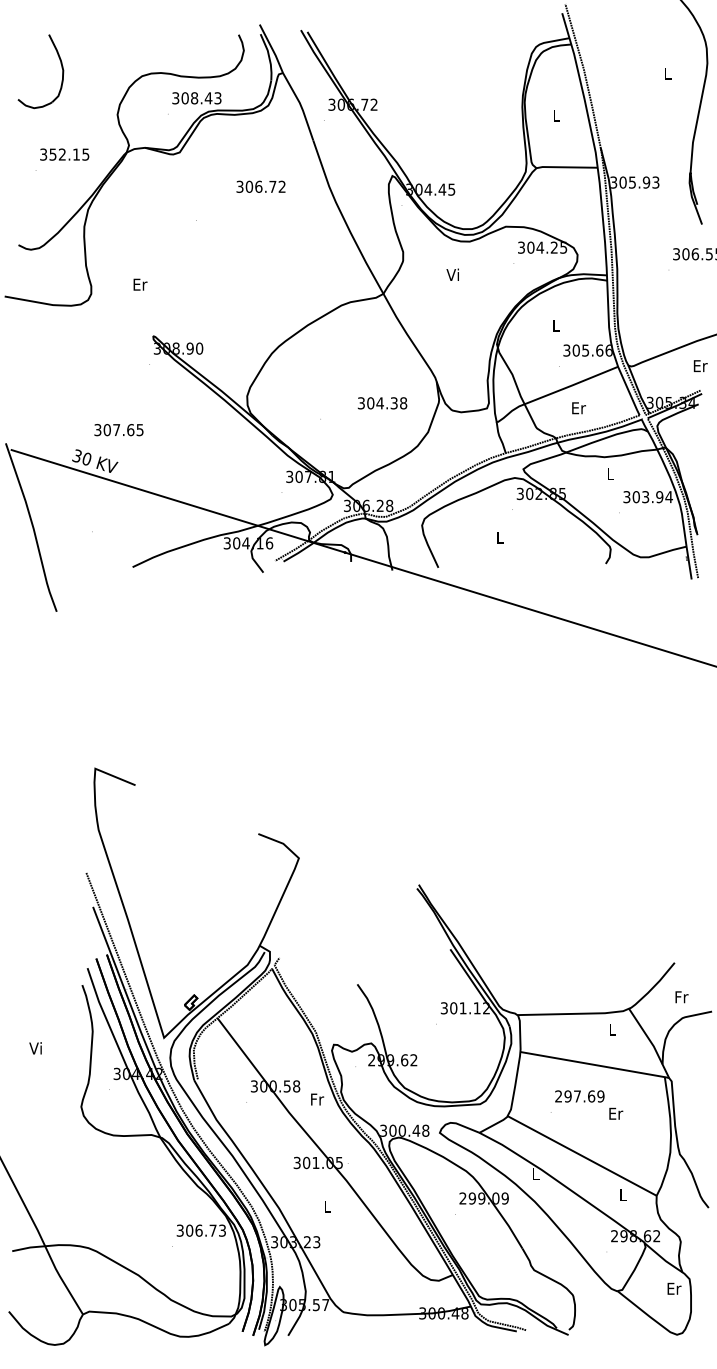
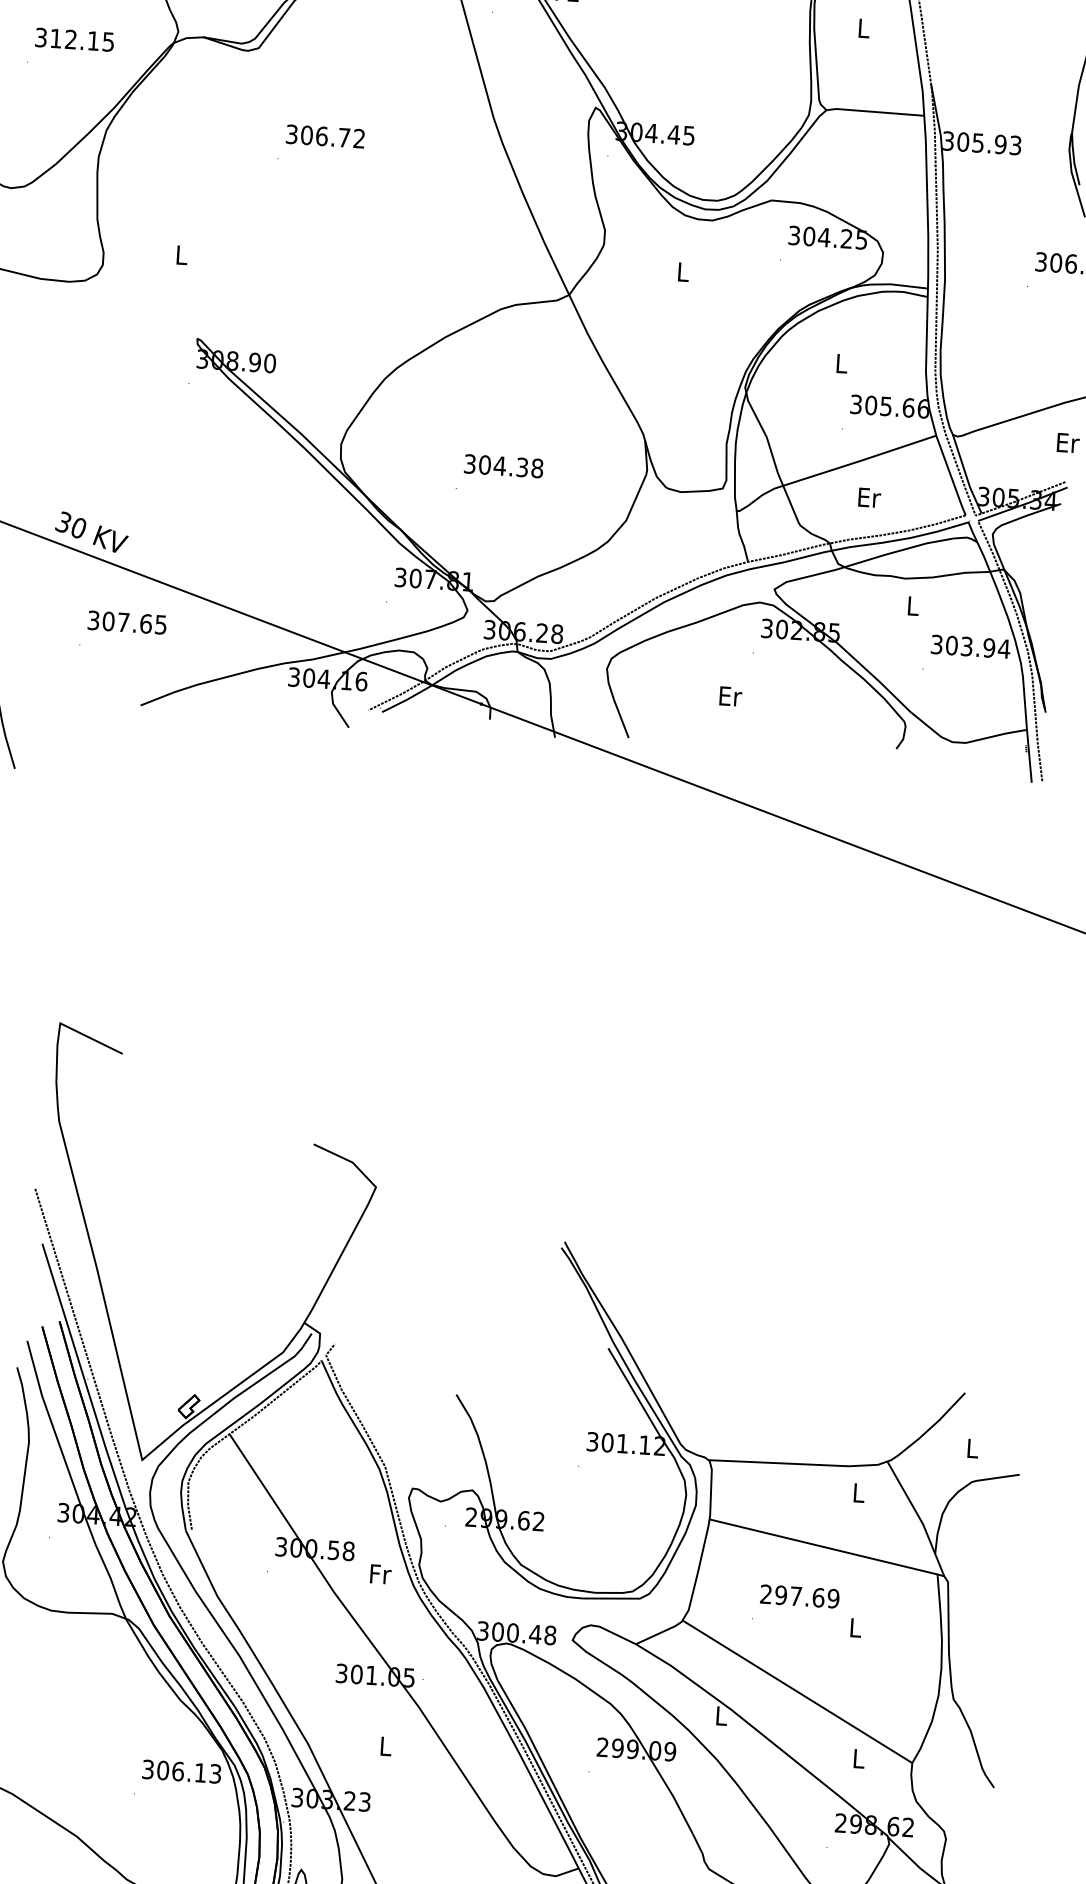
text: (52, 154) -> (55, 38), 352.15 -> 312.15
text: (260, 186) -> (324, 135), moved
text: (452, 274) -> (681, 271), Vi -> L
text: (140, 284) -> (182, 254), Er -> L
text: (382, 403) -> (503, 466), moved
text: (118, 430) -> (126, 623), moved
text: (500, 537) -> (730, 696), L -> Er
text: (681, 997) -> (972, 1449), Fr -> L
text: (616, 1113) -> (856, 1627), Er -> L
text: (212, 1230) -> (199, 1772), 306.73 -> 306.13

